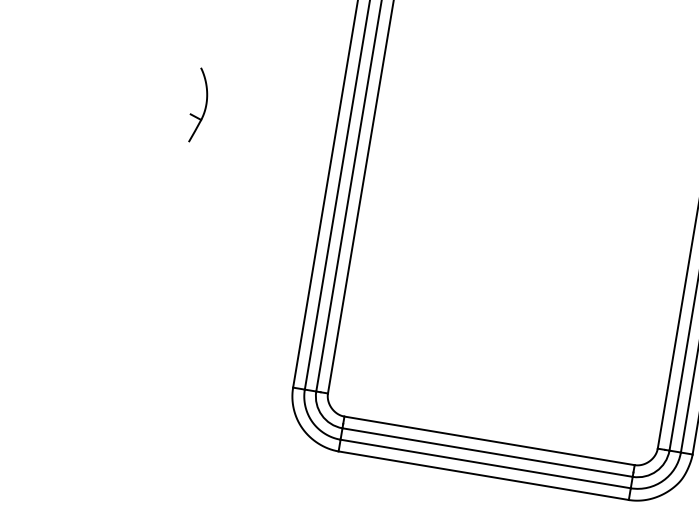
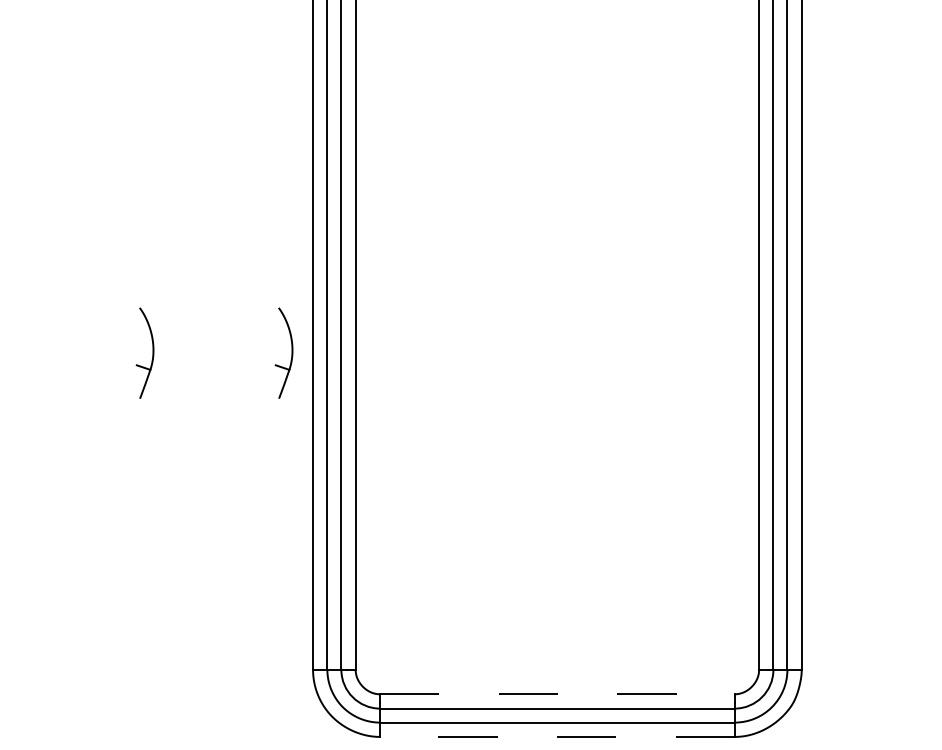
part: (318, 125) -> (291, 352), added
line: (489, 441) -> (557, 694), solid -> dashed
line: (483, 475) -> (556, 736), solid -> dashed

